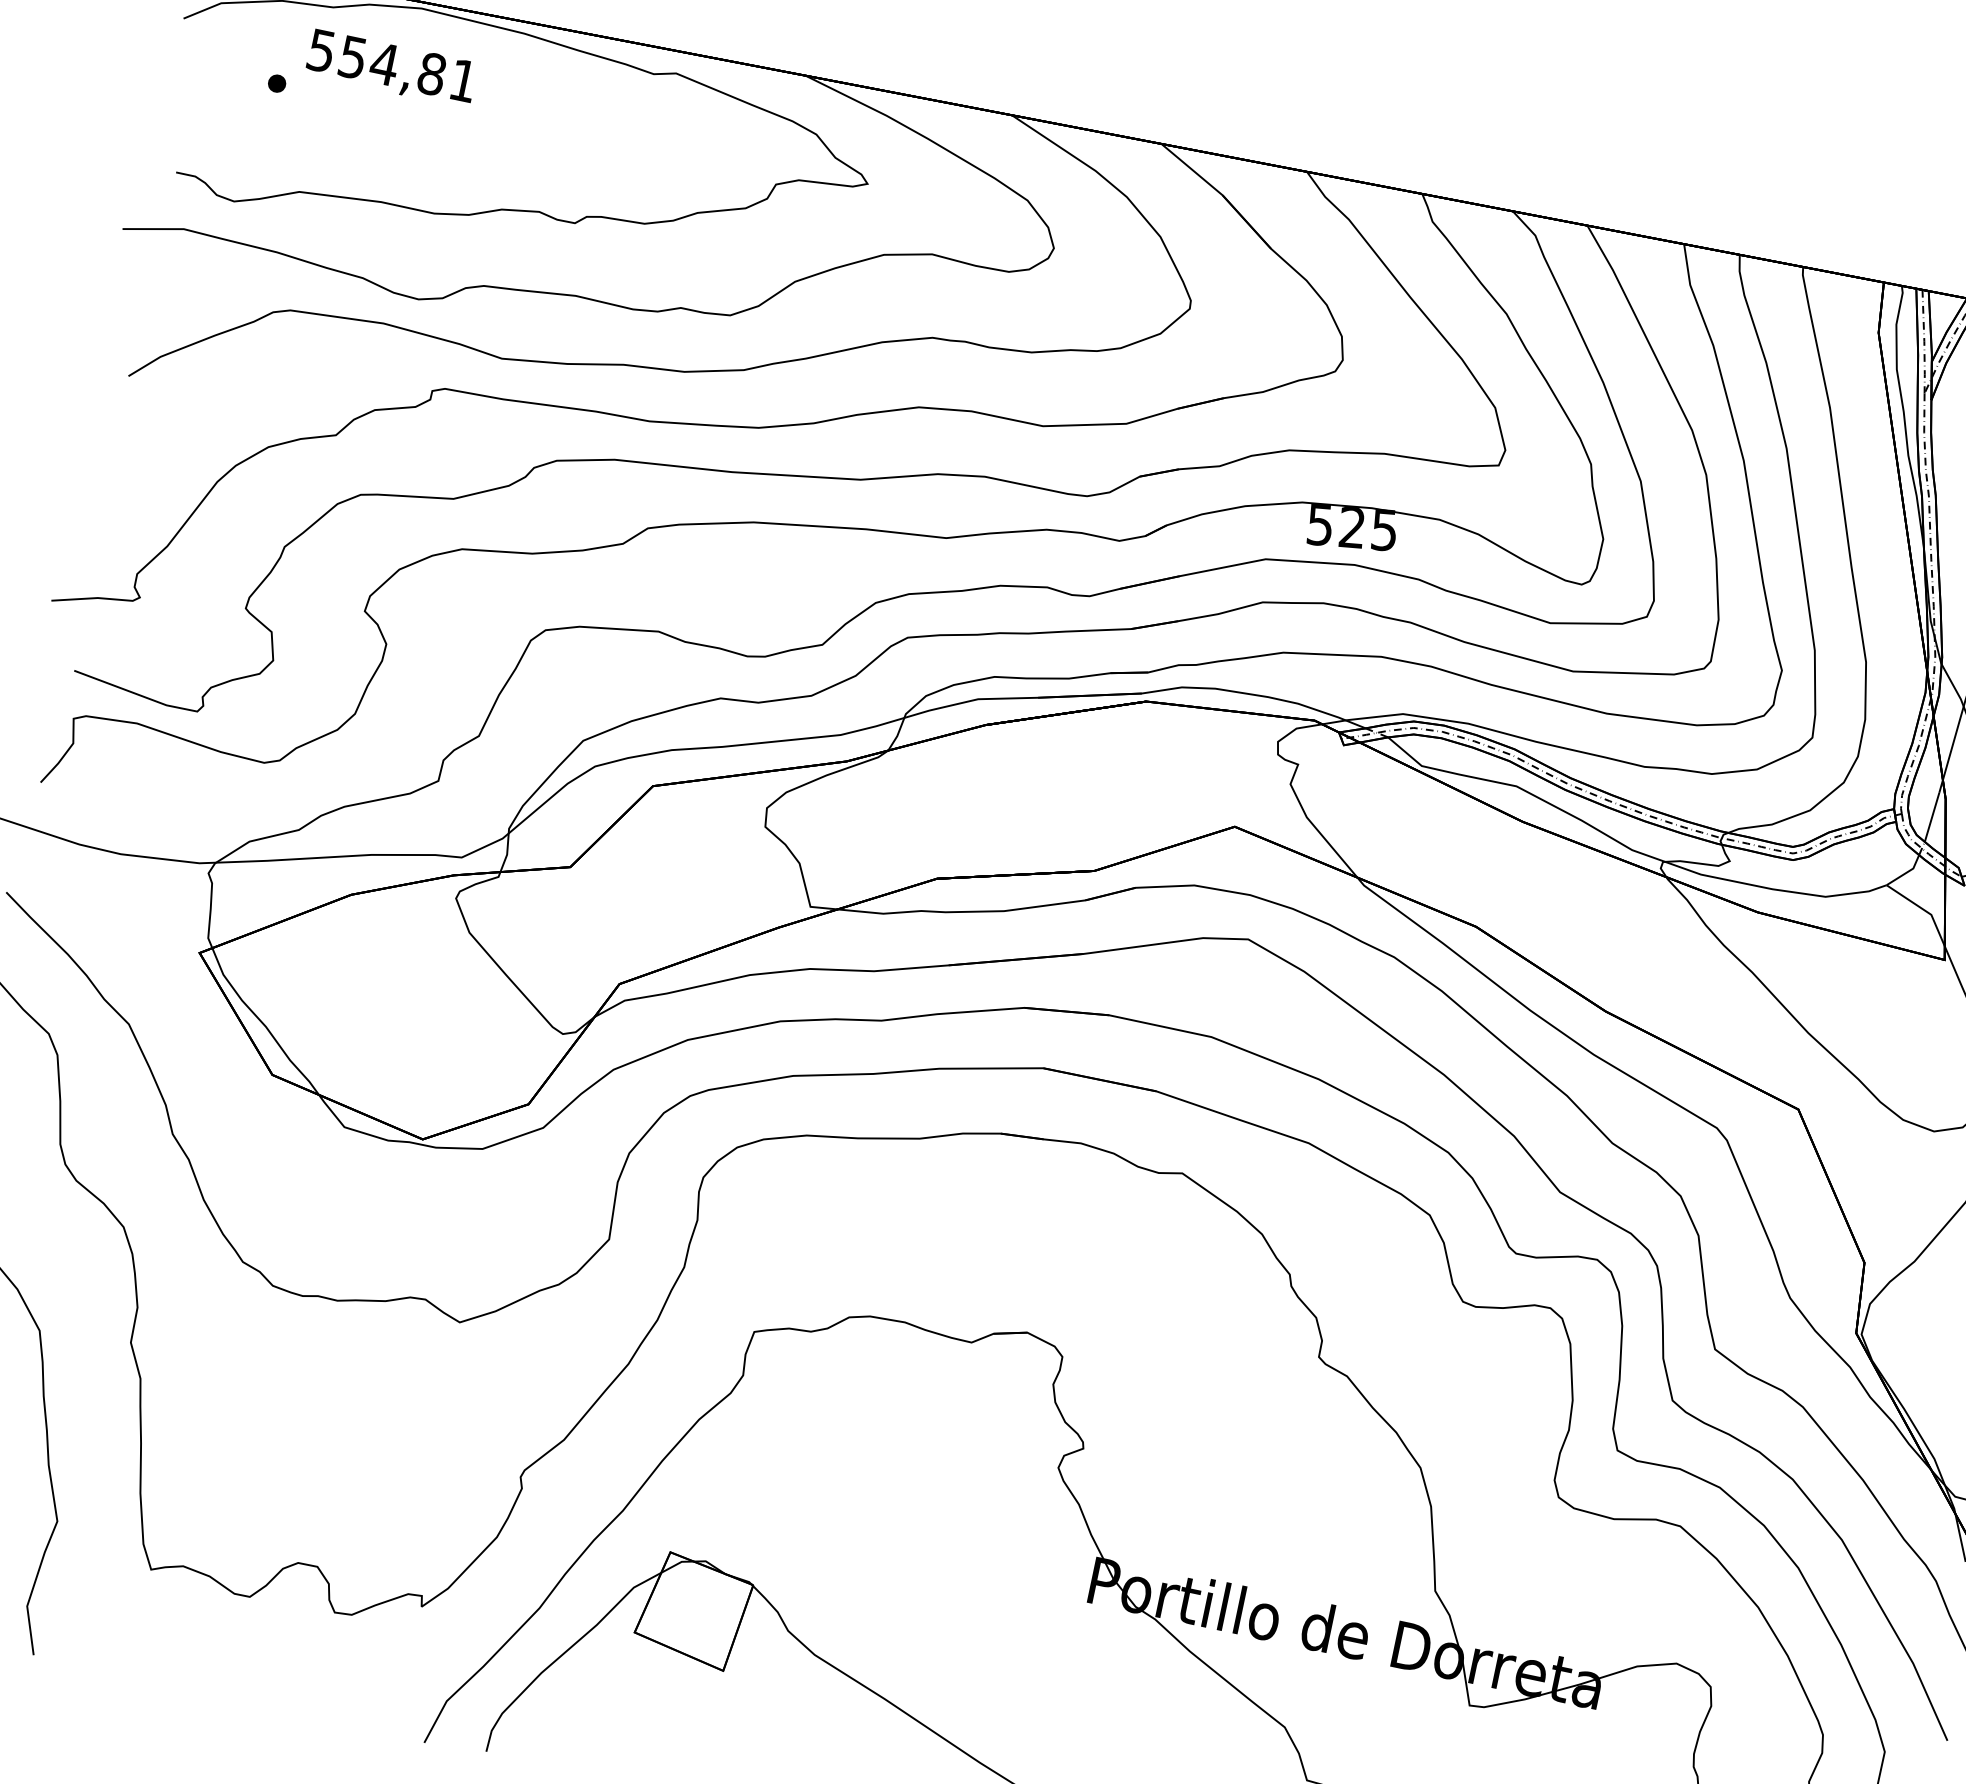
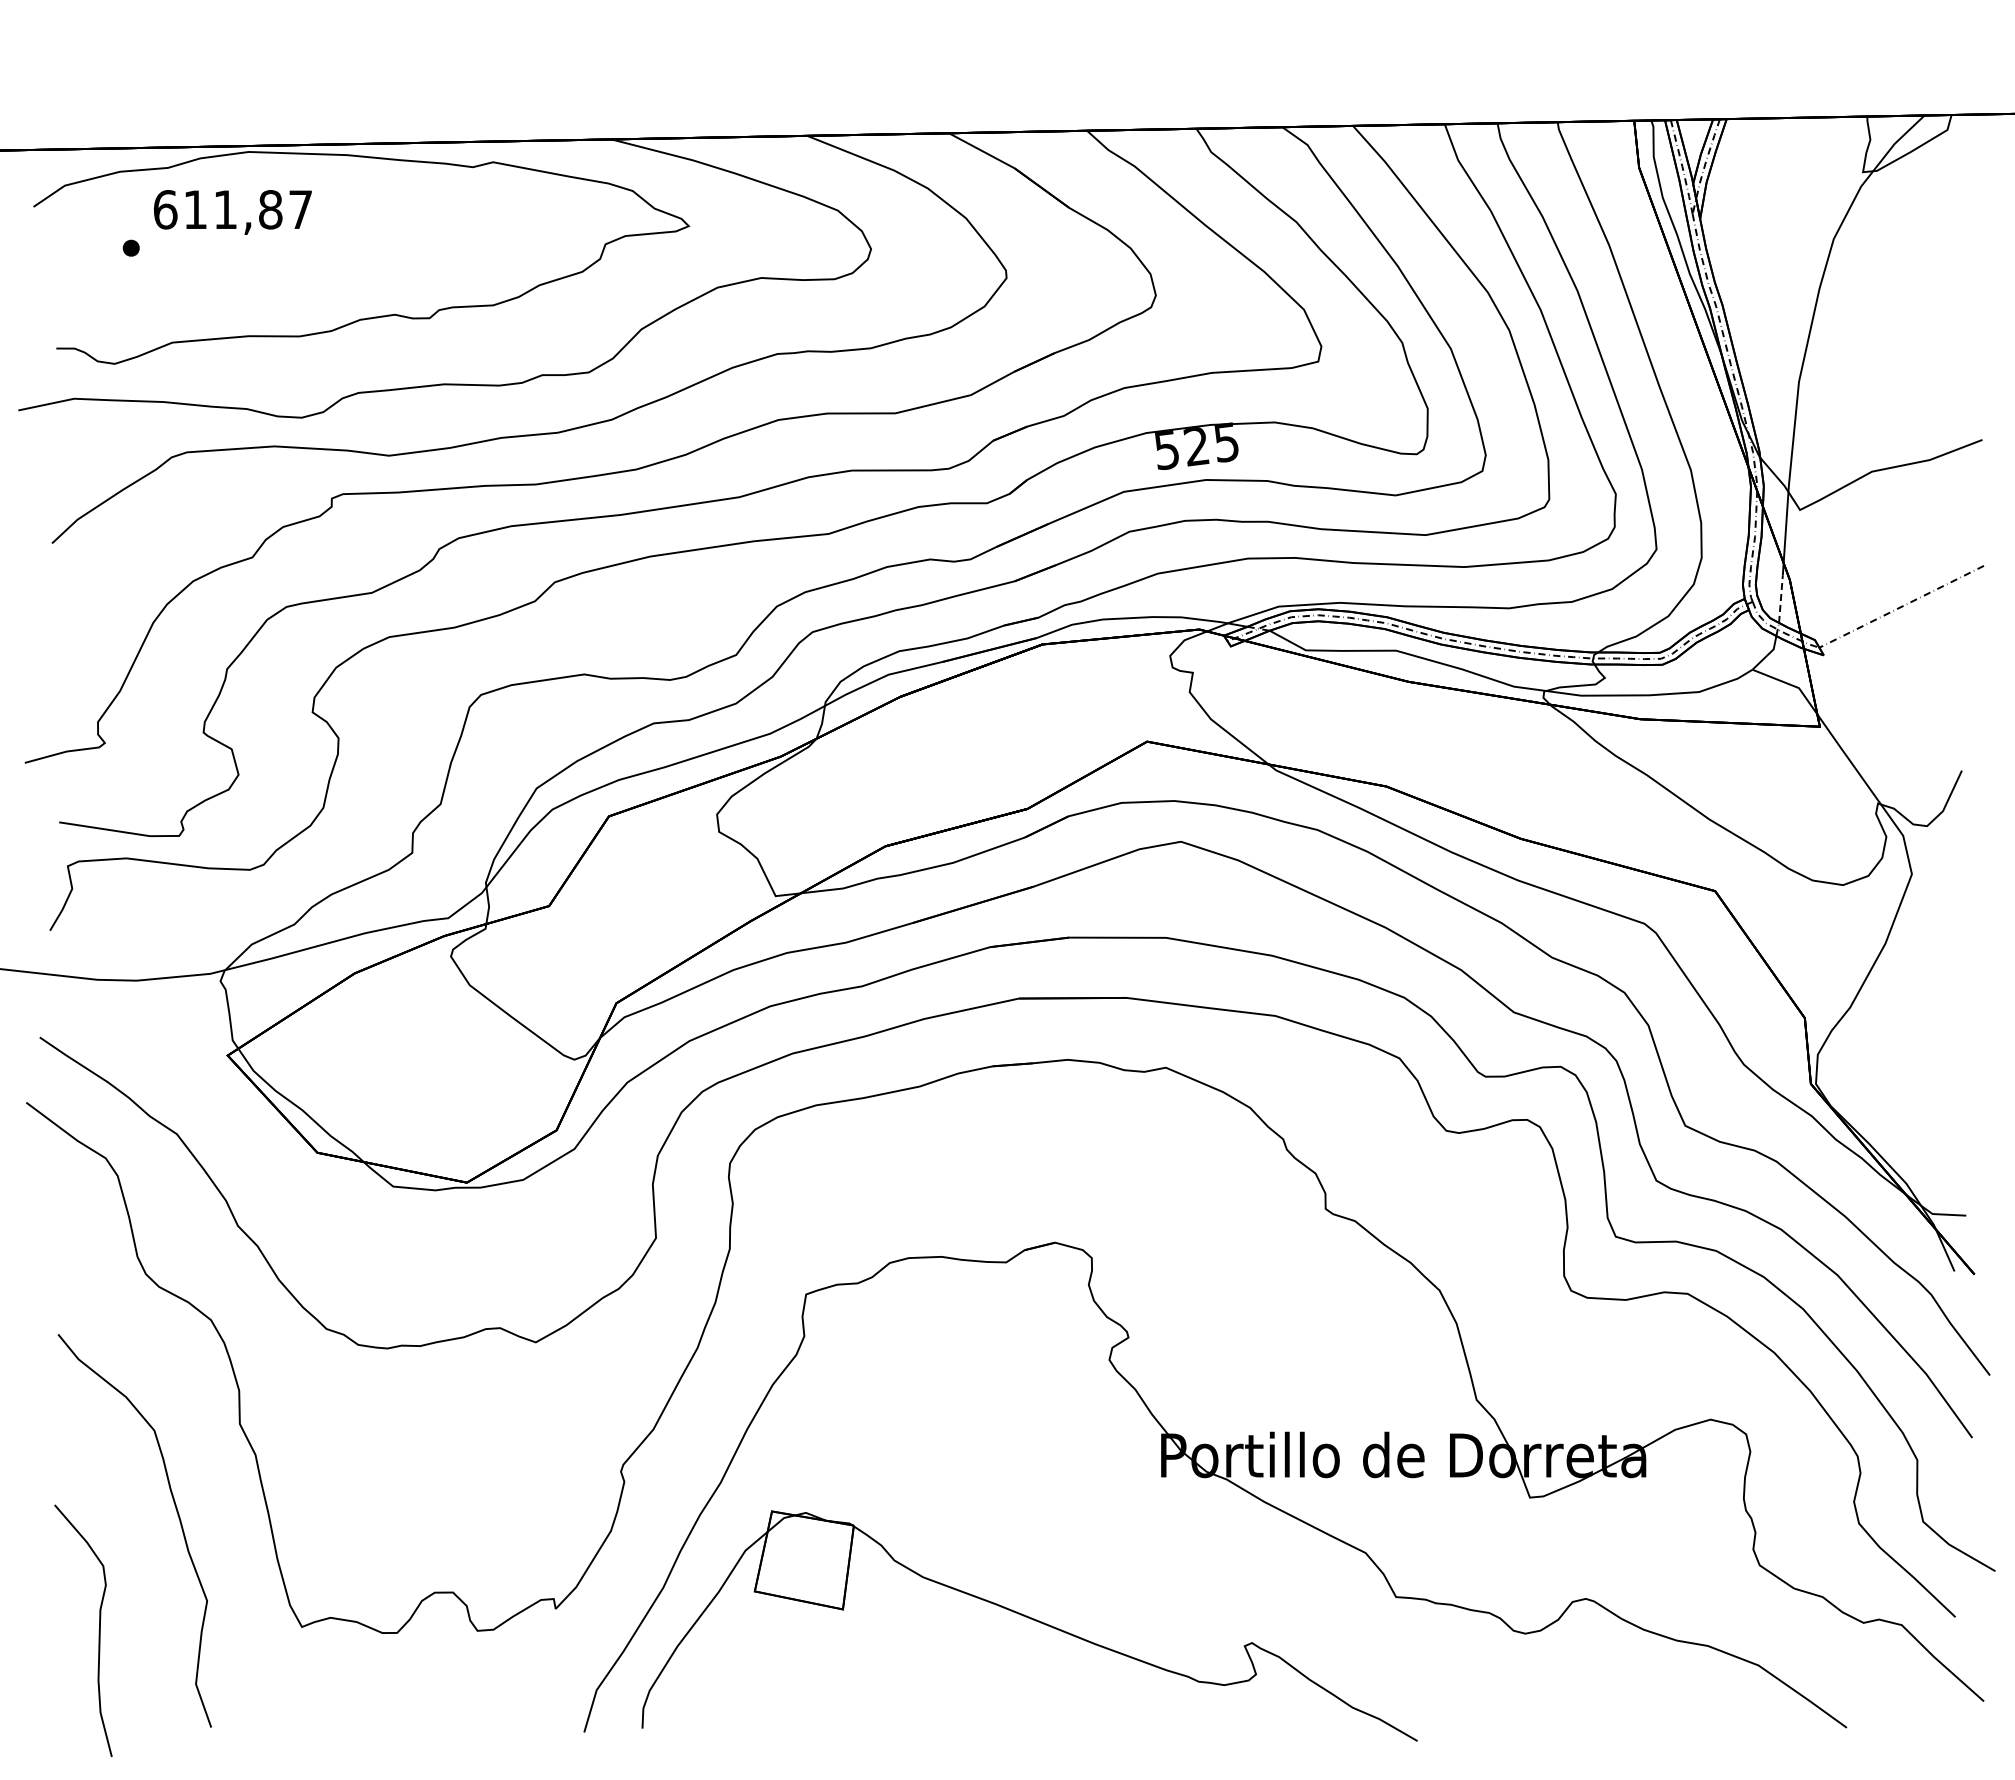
text: (391, 65) -> (232, 209), 554,81 -> 611,87
line: (1931, 817) -> (1780, 599), solid -> dashed

